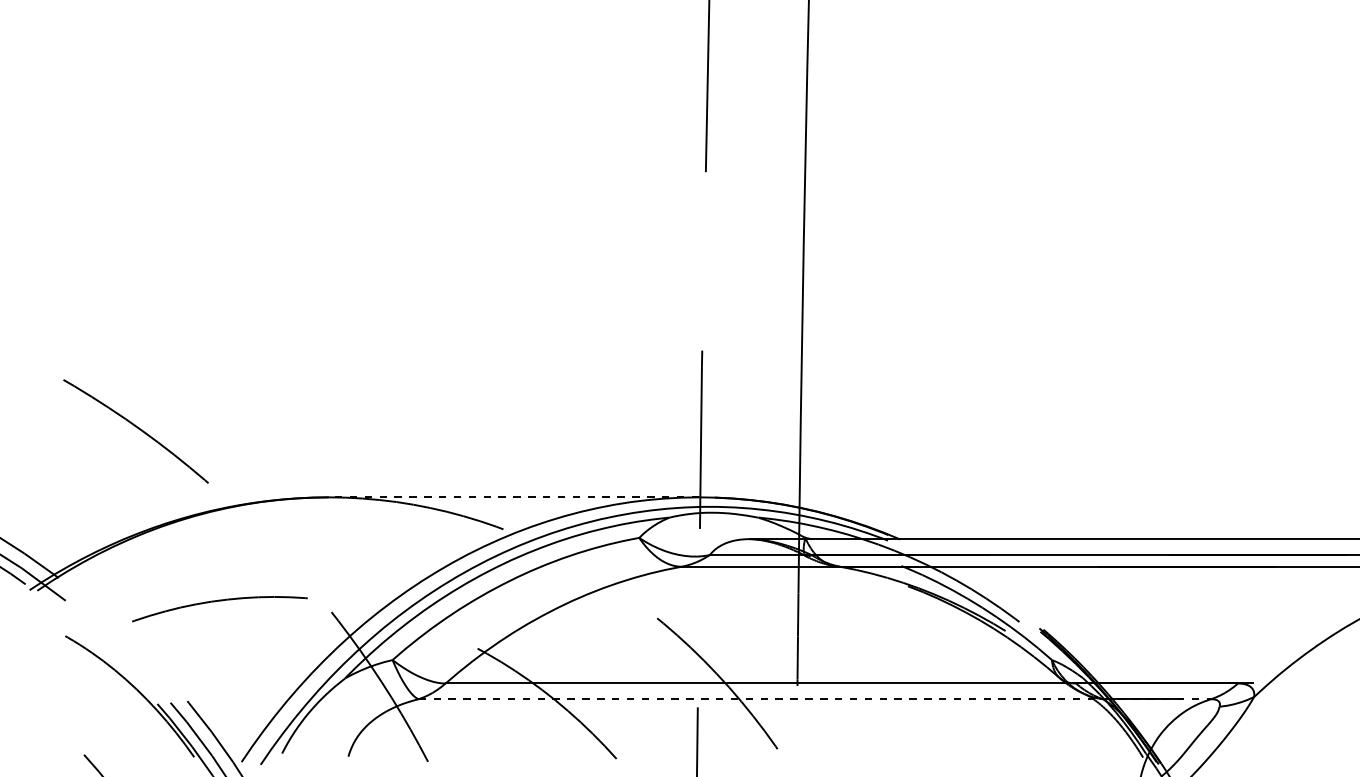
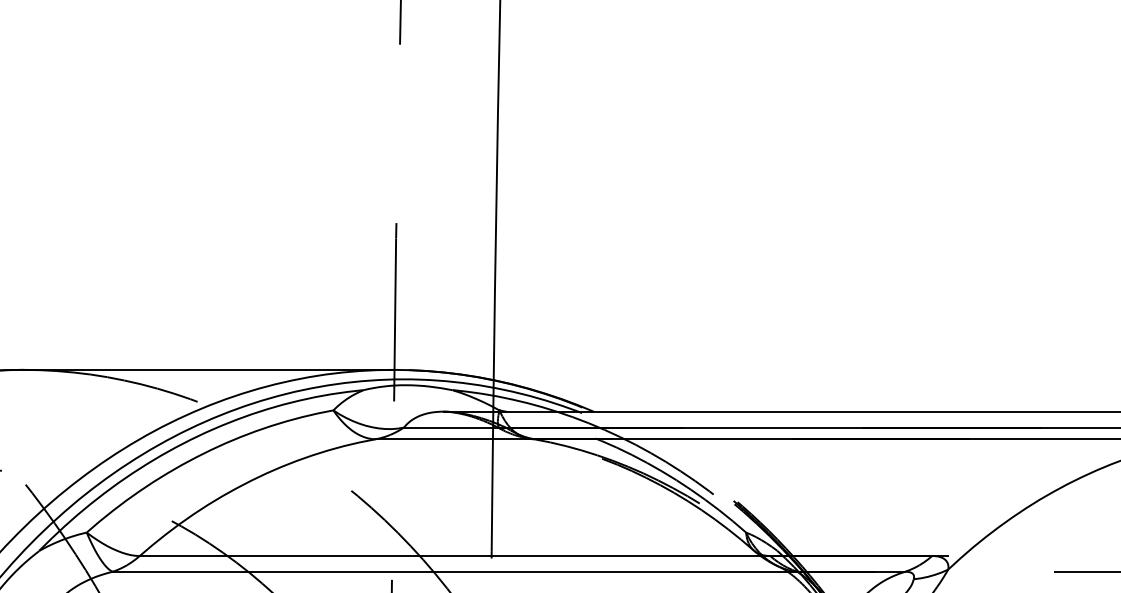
line: (513, 497) -> (207, 370), dashed -> solid
line: (815, 699) -> (509, 572), dashed -> solid

